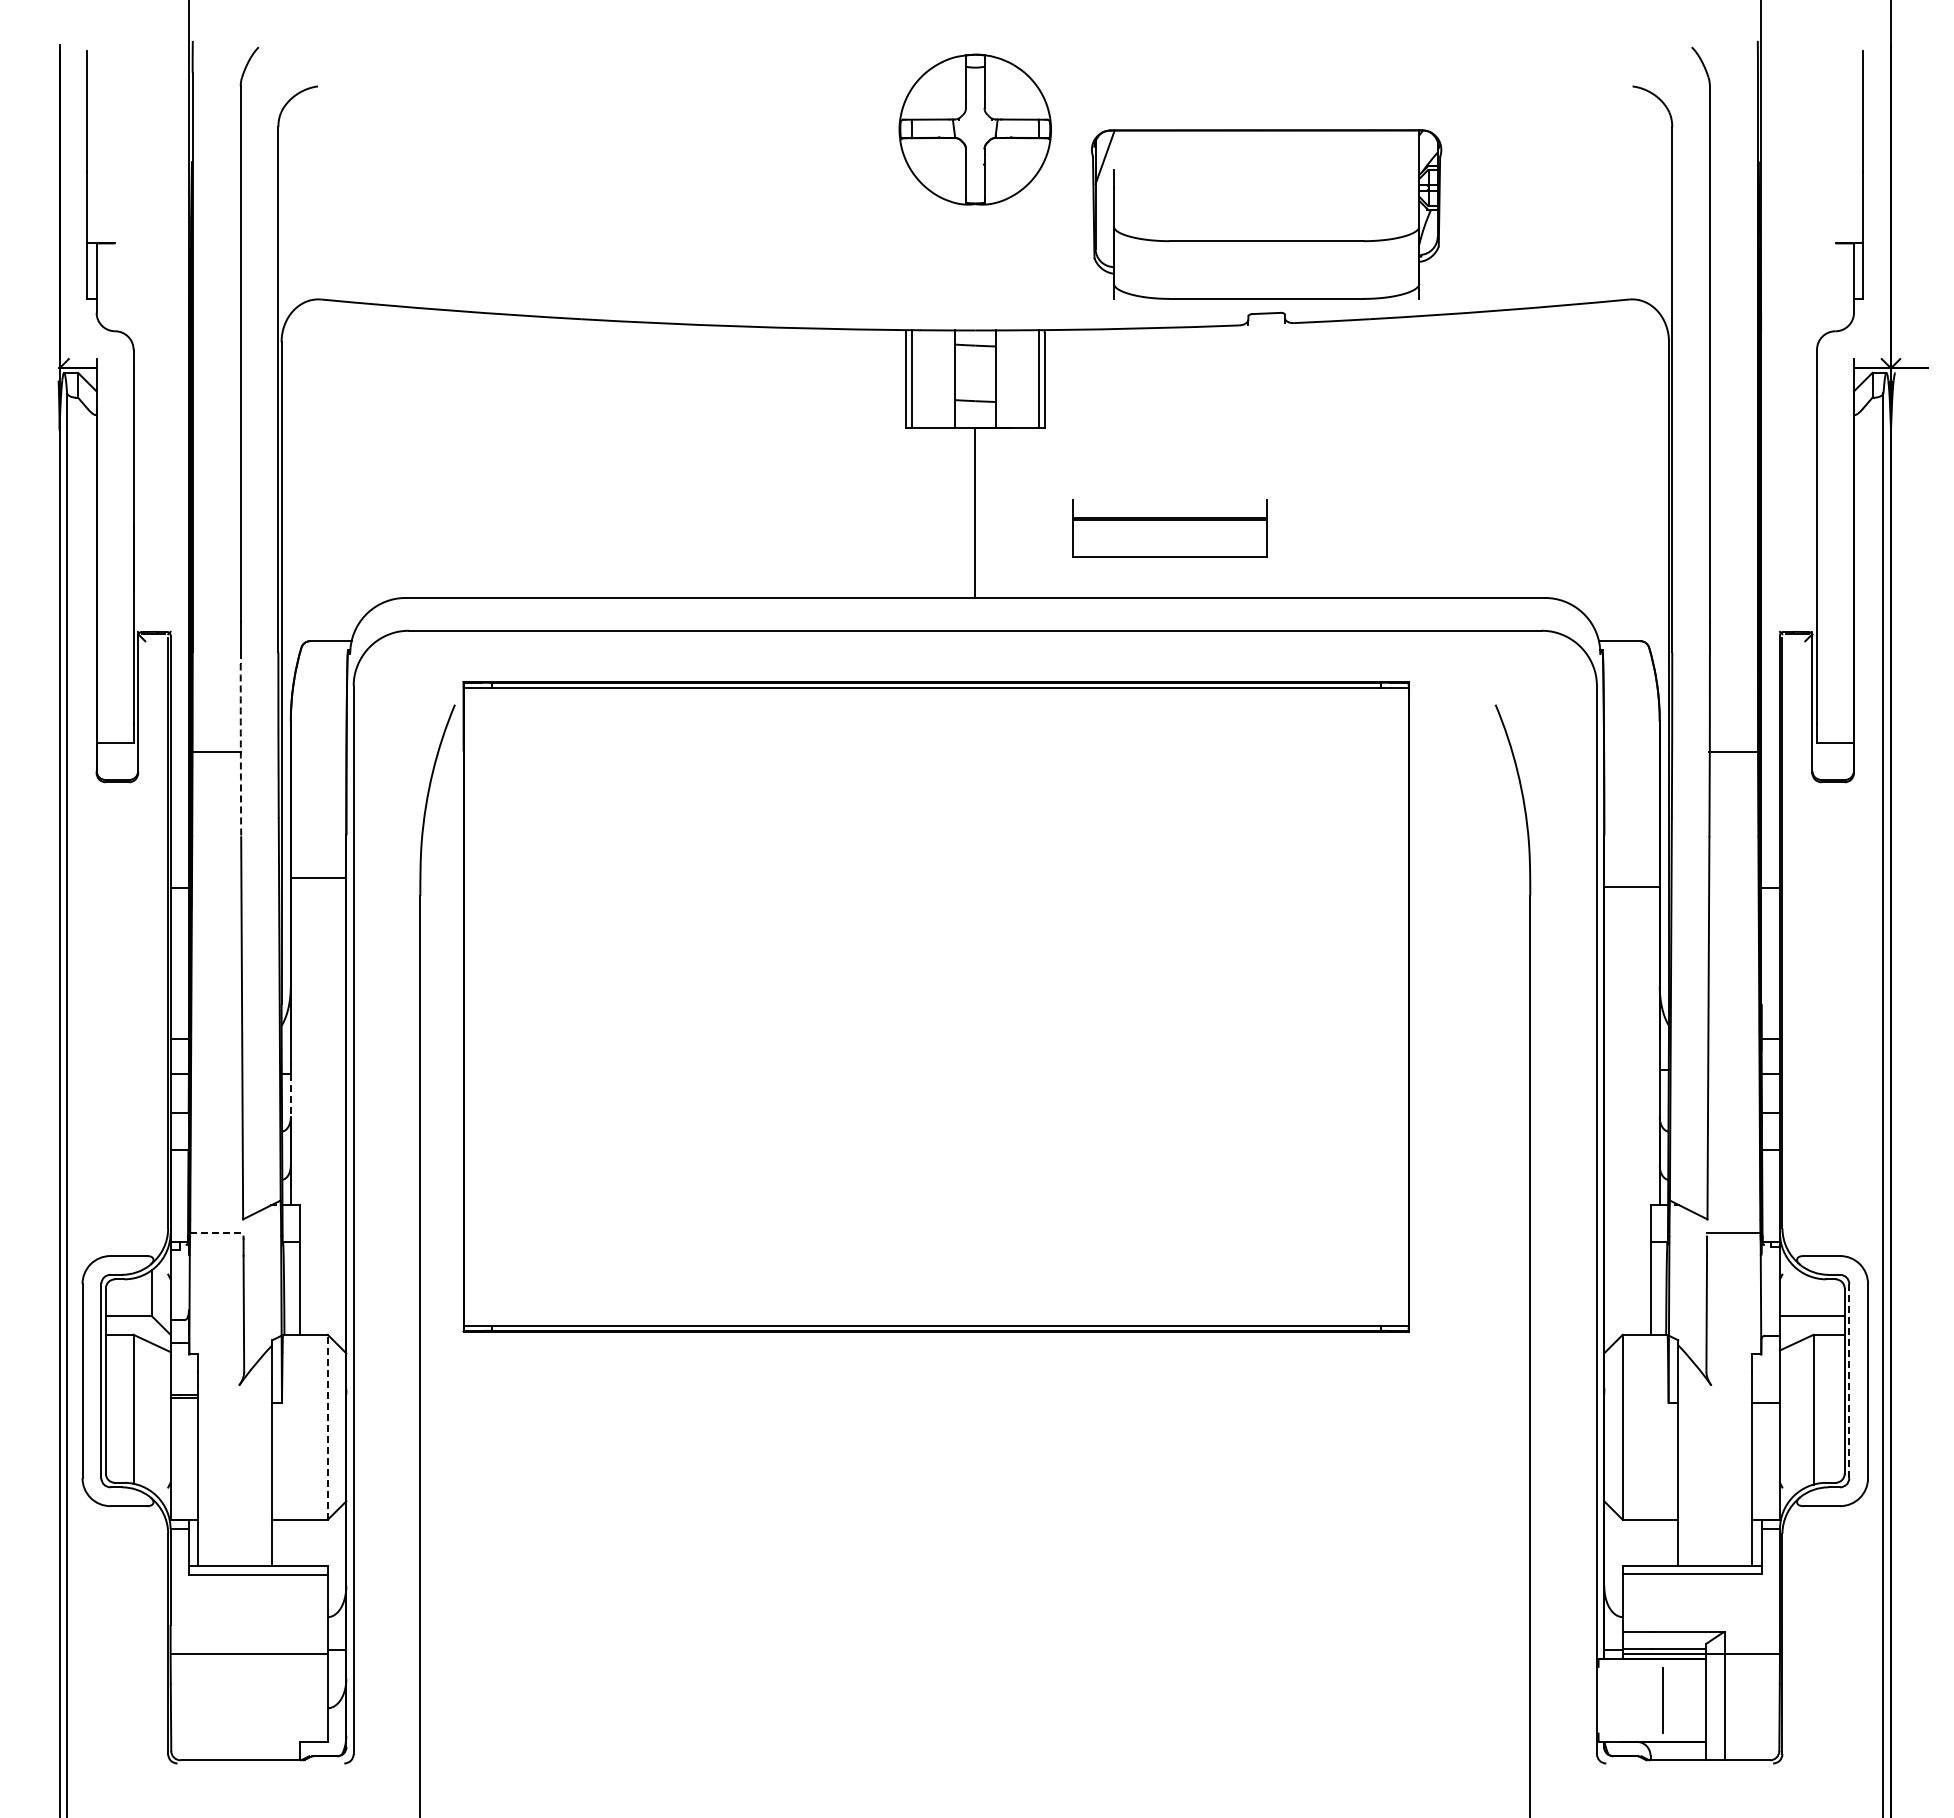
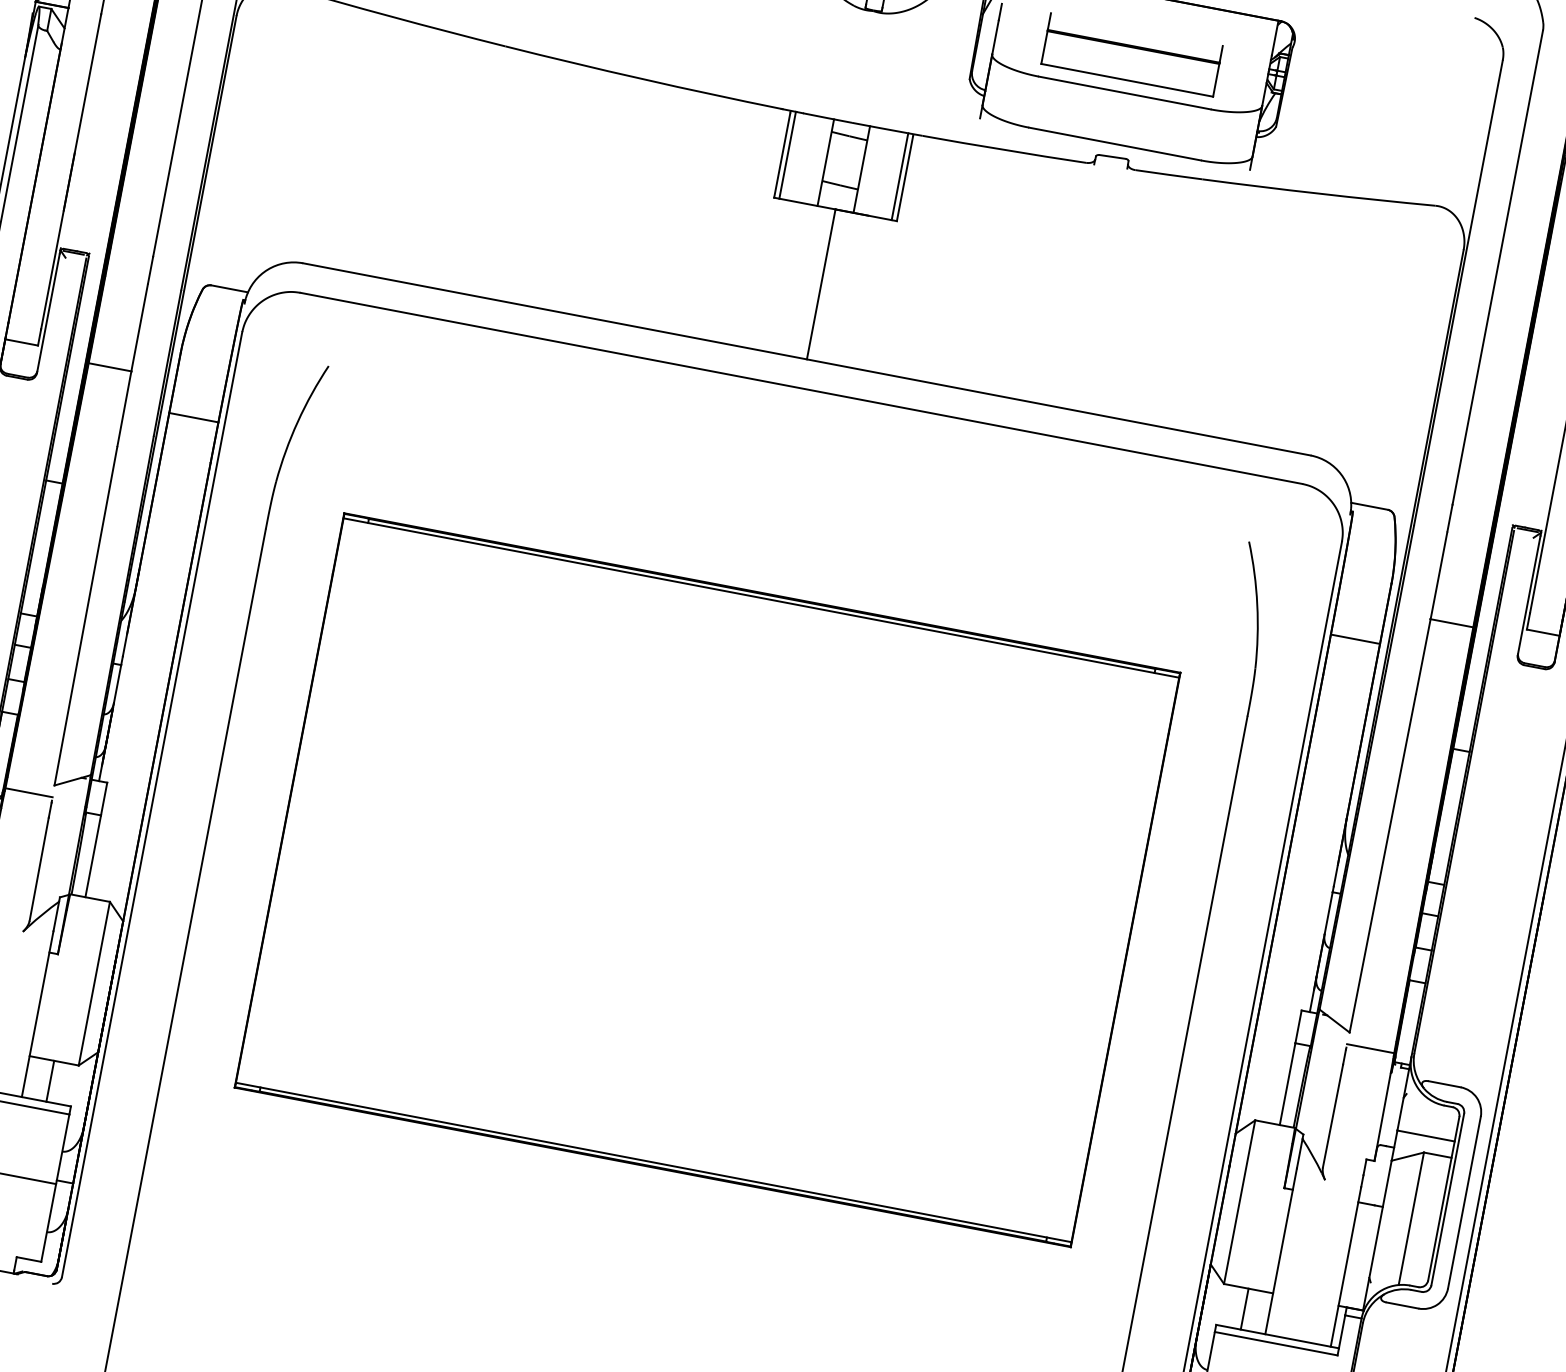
part: (1169, 528) -> (1131, 55), moved
arc: (240, 744) -> (132, 365), dashed -> solid
line: (318, 878) -> (193, 417), moved
line: (1631, 887) -> (1354, 639), moved
part: (936, 1006) -> (707, 879), moved
line: (290, 1095) -> (117, 683), dashed -> solid
line: (216, 1232) -> (28, 792), dashed -> solid
line: (1849, 1381) -> (1447, 1199), dashed -> solid
line: (327, 1426) -> (94, 982), dashed -> solid
line: (300, 1542) -> (50, 1080), added
line: (1650, 1542) -> (1244, 1308), added

